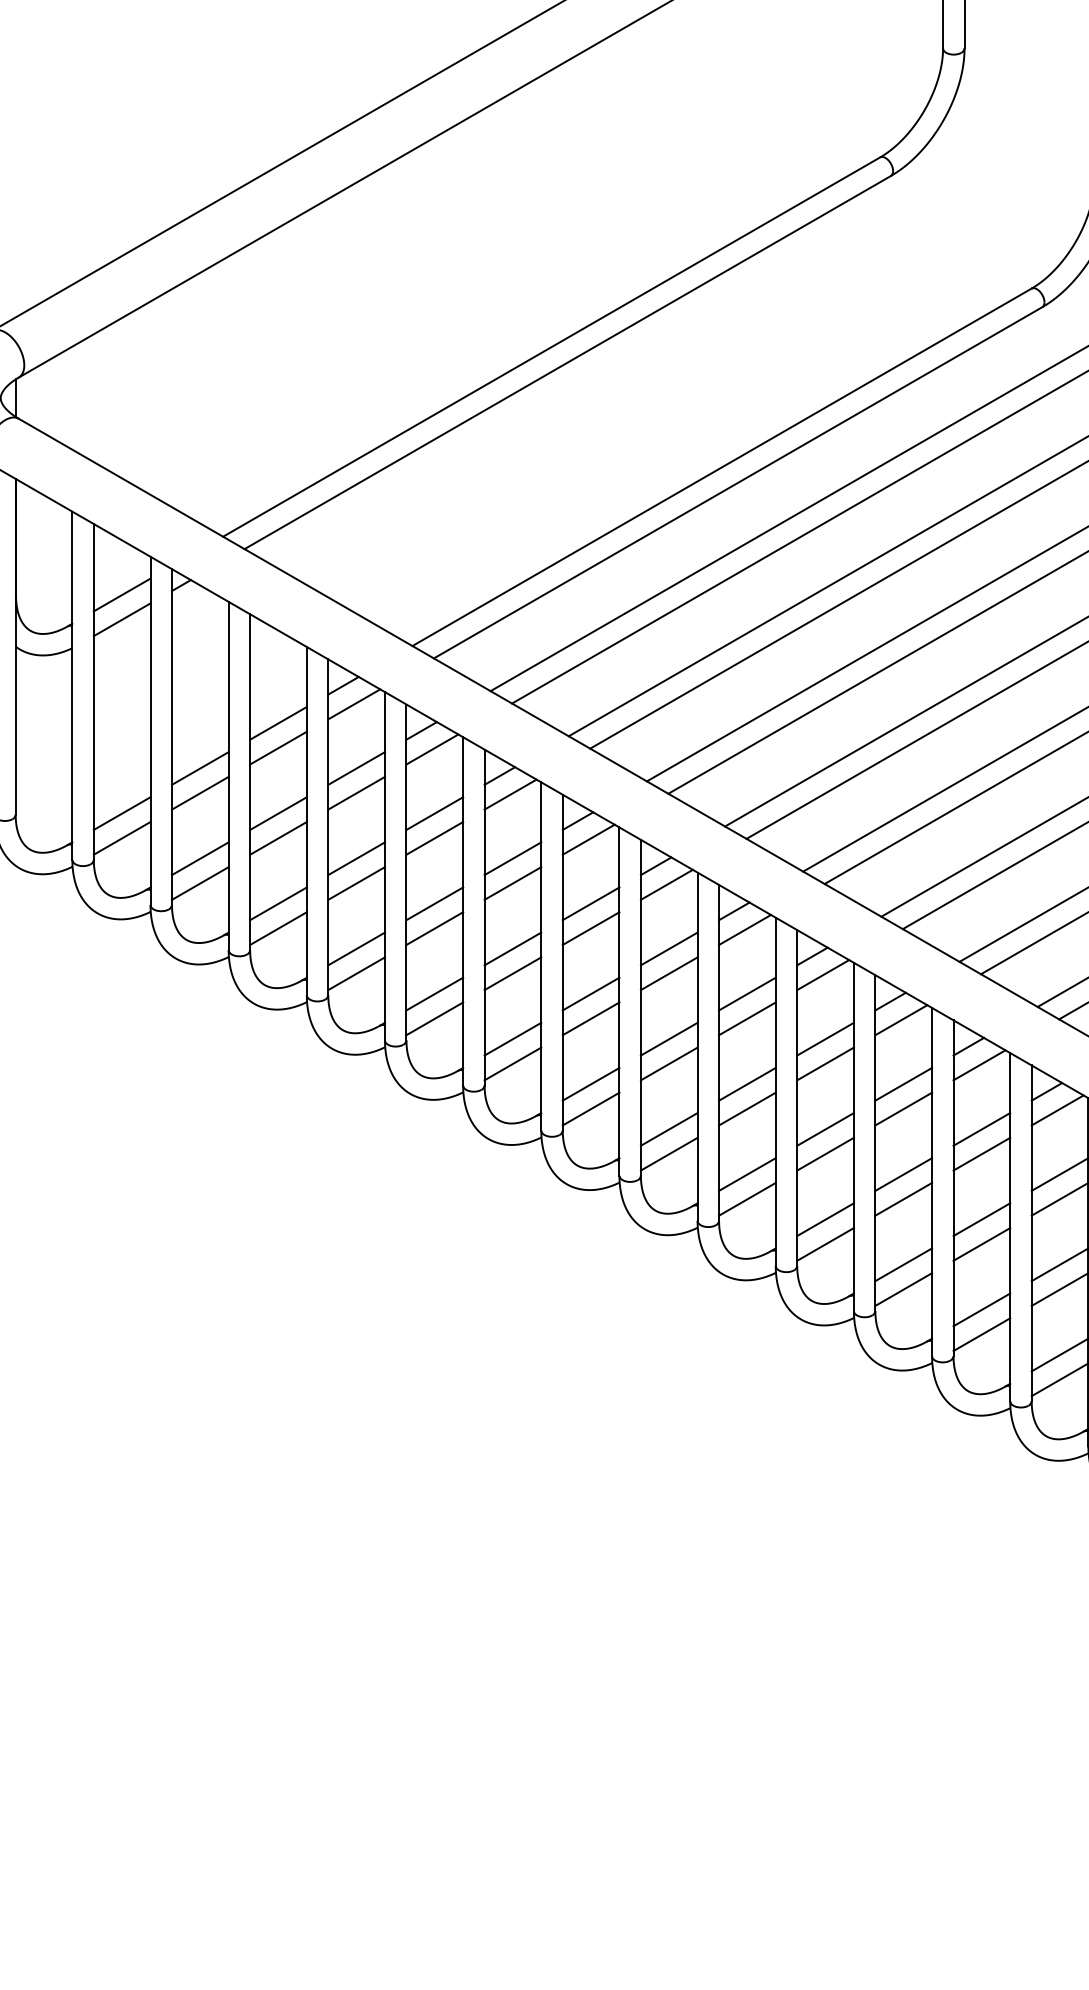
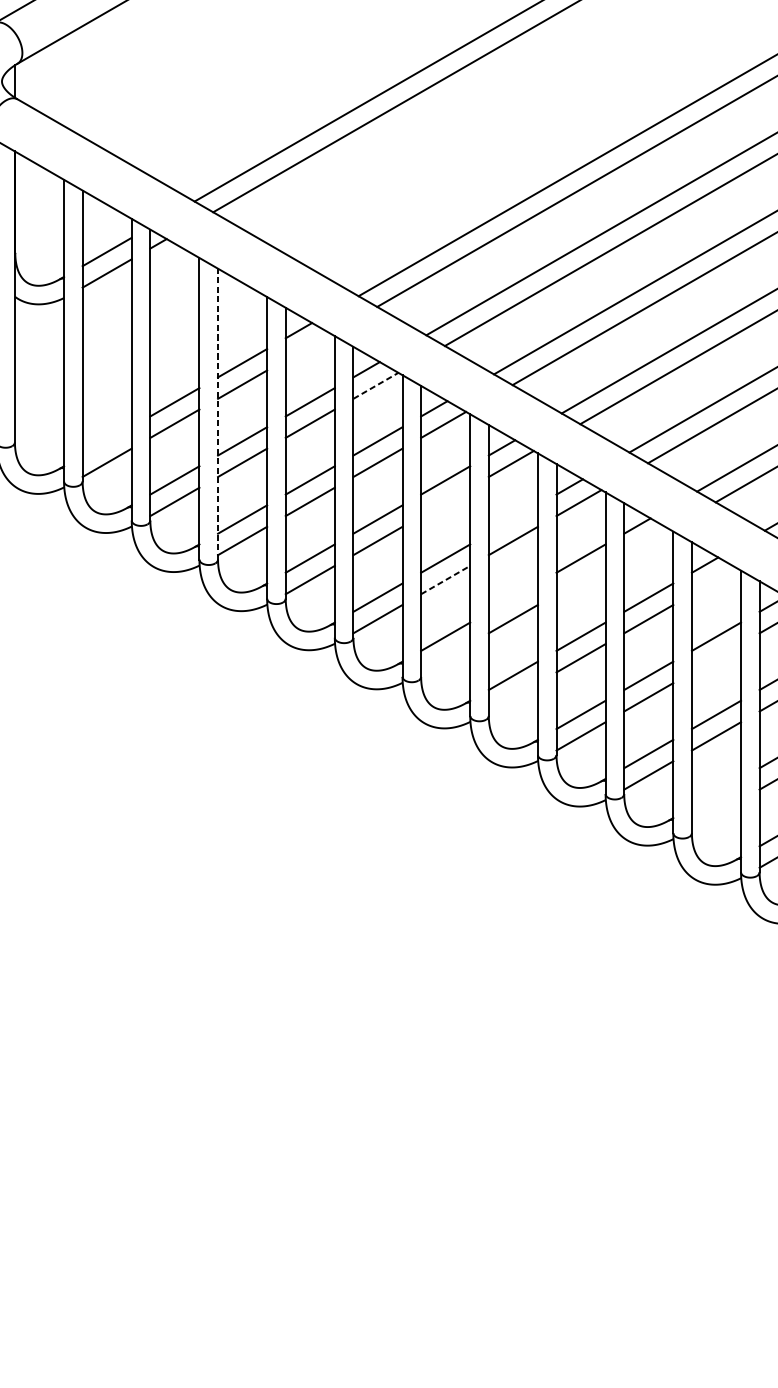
line: (354, 704) -> (308, 346), removed
line: (432, 749) -> (375, 385), solid -> dashed
line: (250, 782) -> (218, 414), solid -> dashed
line: (121, 813) -> (106, 441), removed
line: (512, 883) -> (445, 501), removed
line: (590, 903) -> (512, 519), removed
line: (745, 929) -> (647, 541), removed
line: (512, 973) -> (445, 579), solid -> dashed
line: (668, 973) -> (580, 579), removed
line: (823, 975) -> (714, 581), removed
line: (590, 993) -> (512, 597), removed
line: (512, 1063) -> (445, 657), removed
line: (825, 1063) -> (716, 657), removed
line: (590, 1108) -> (512, 696), removed
line: (825, 1219) -> (716, 792), removed
line: (825, 1244) -> (716, 814), removed

